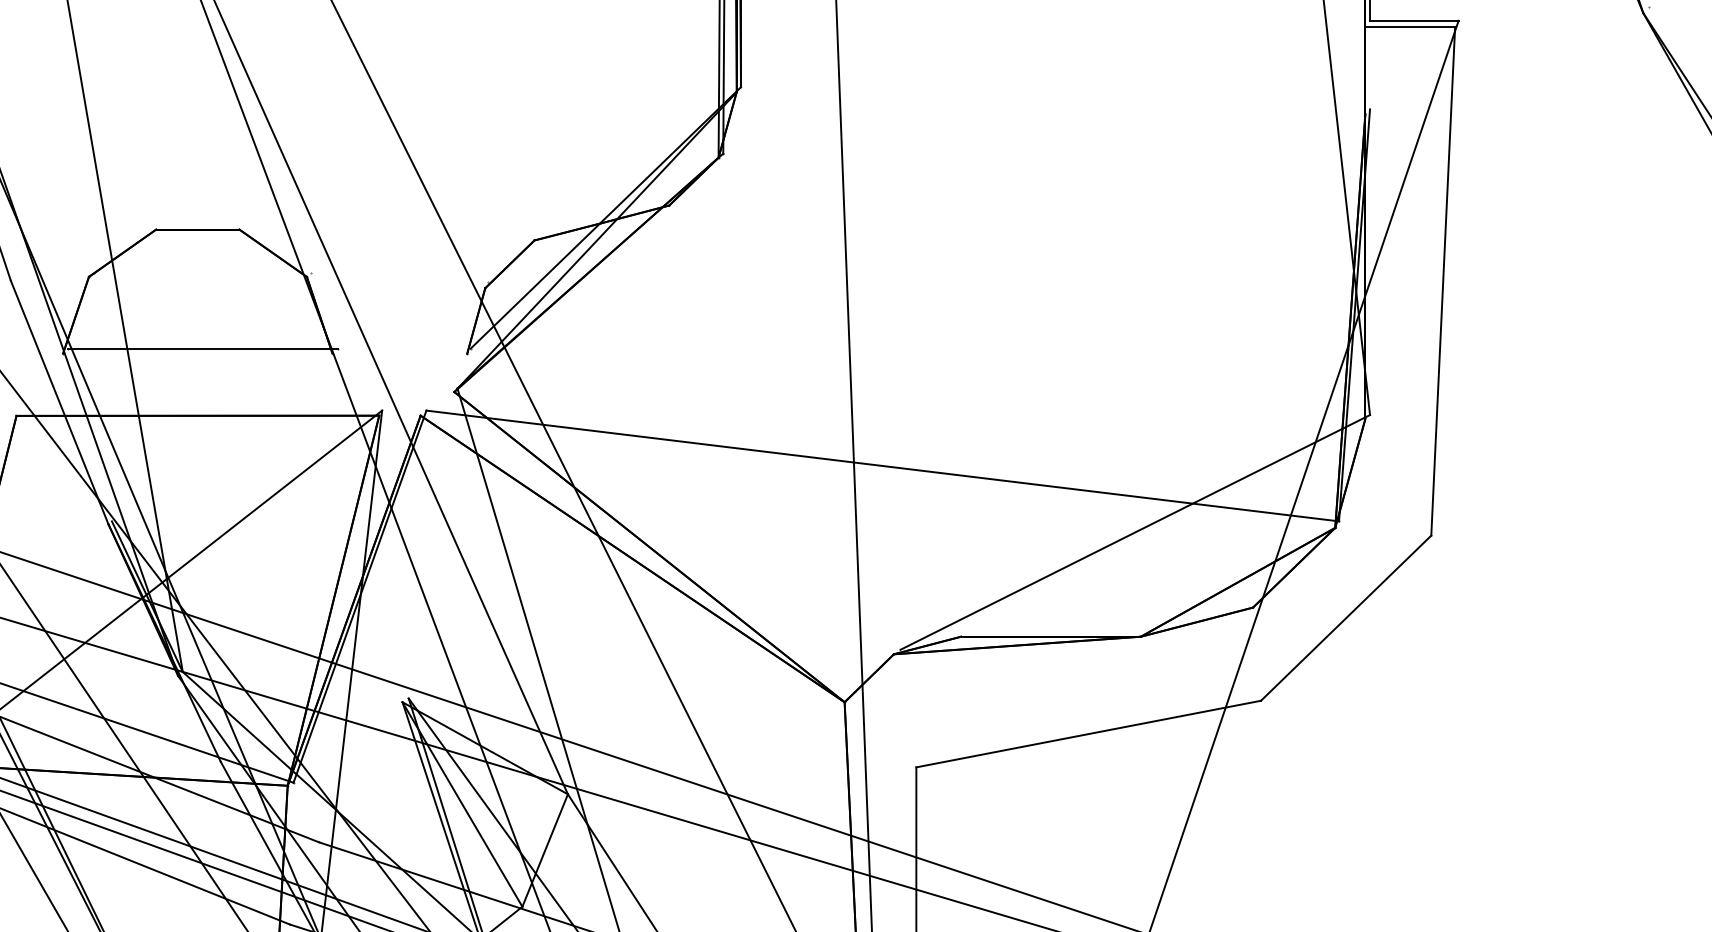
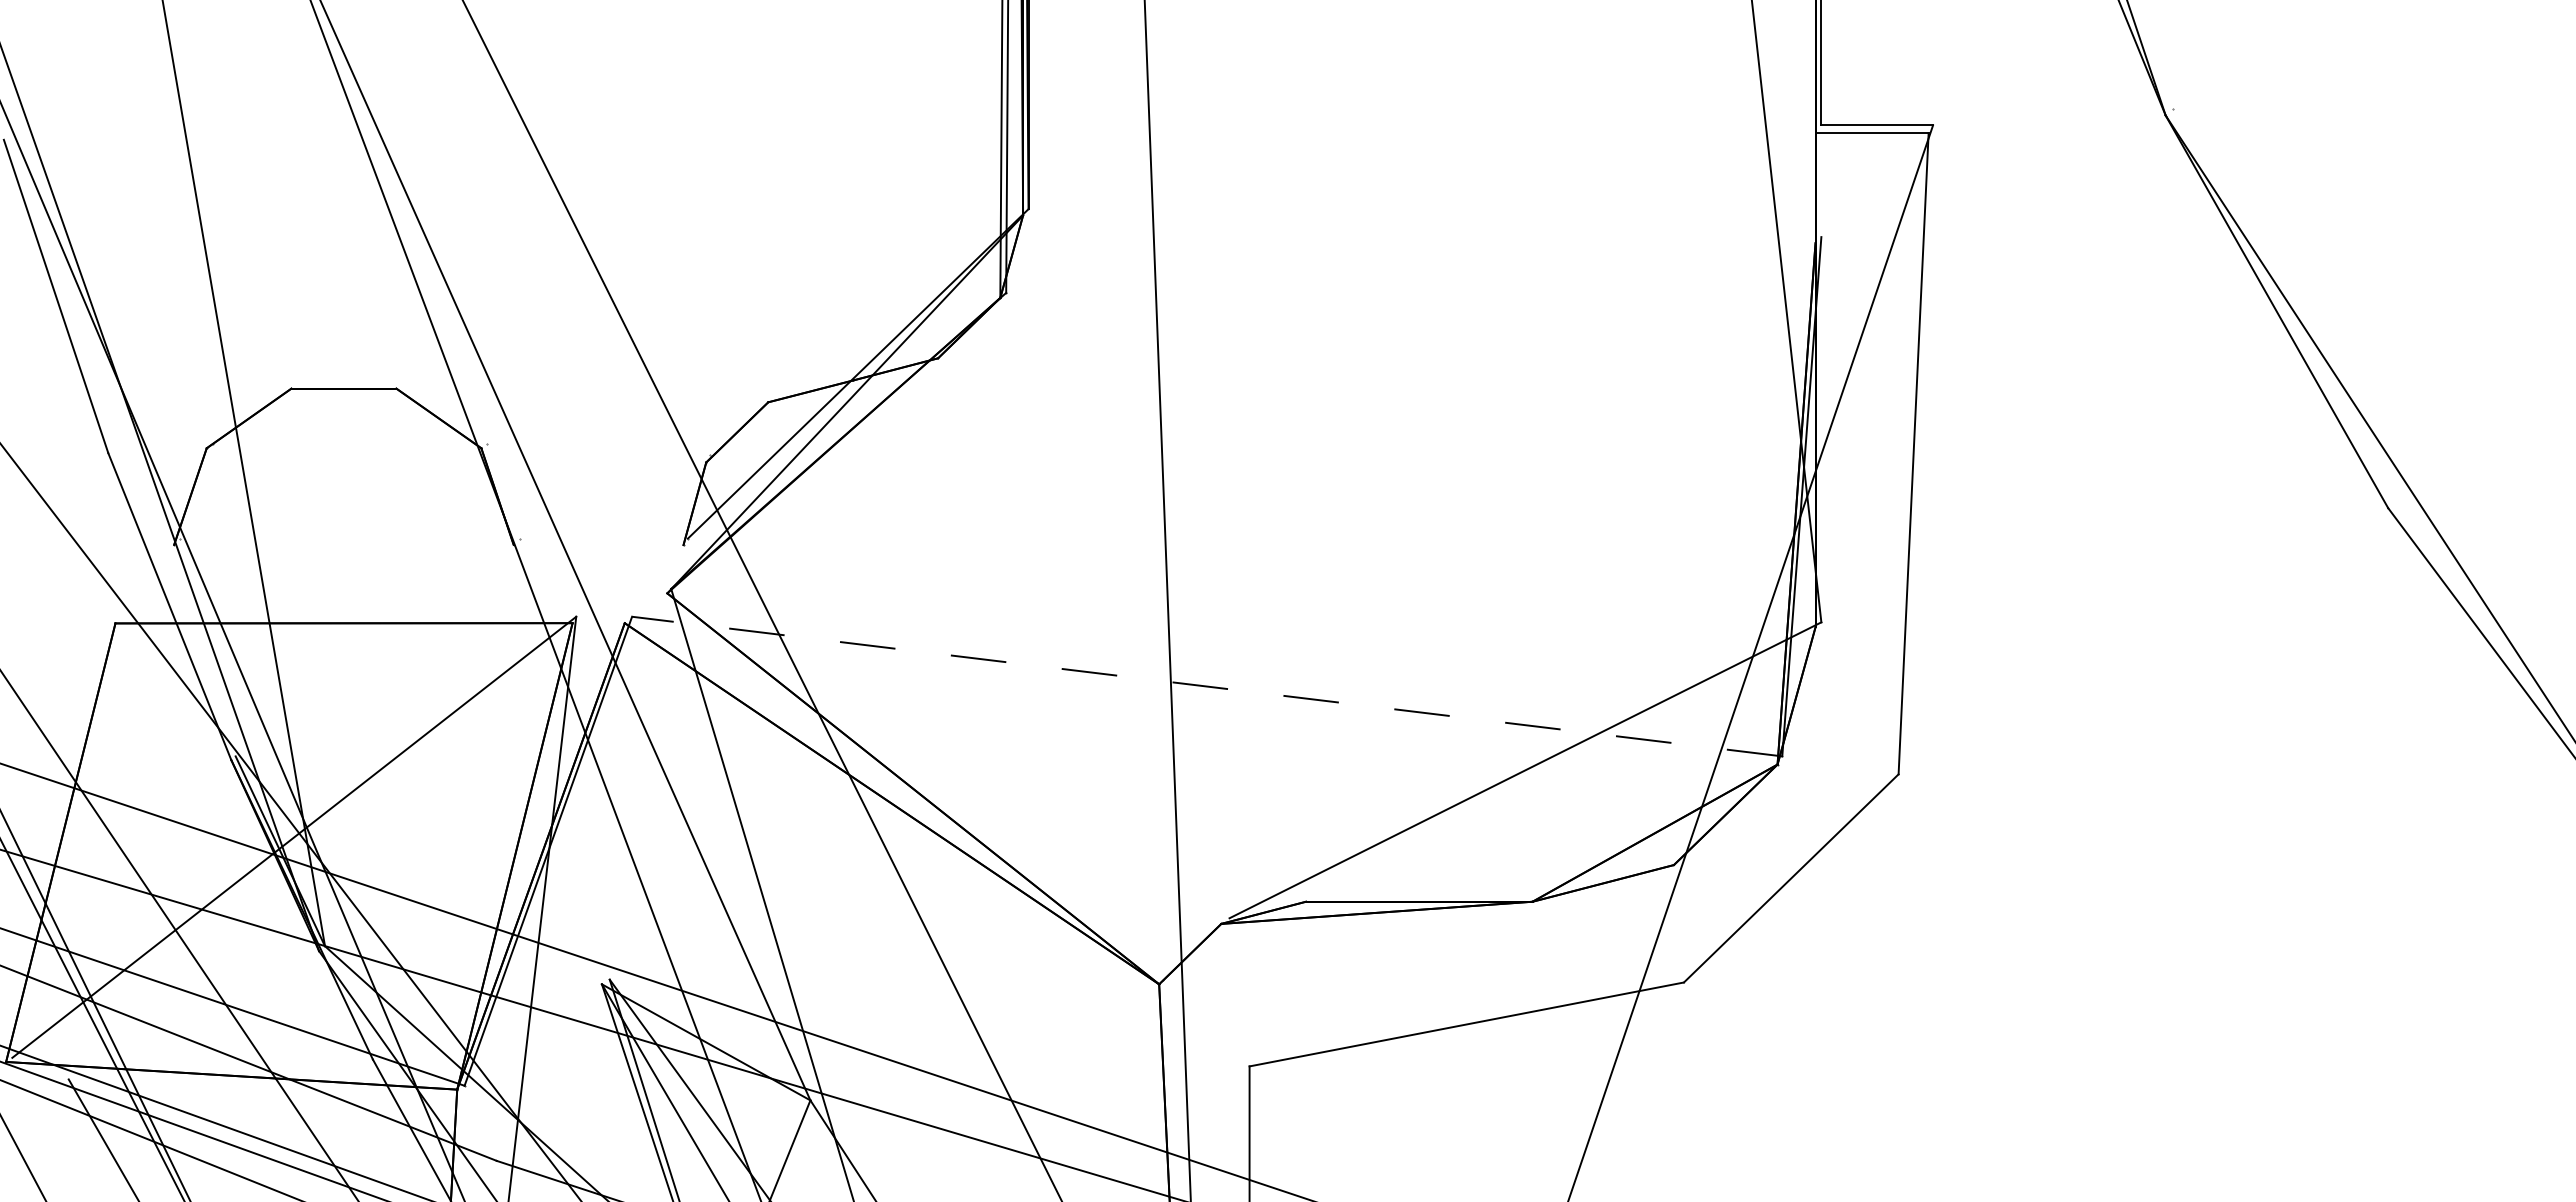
line: (202, 348) -> (349, 538), removed
line: (882, 465) -> (1206, 686), solid -> dashed

